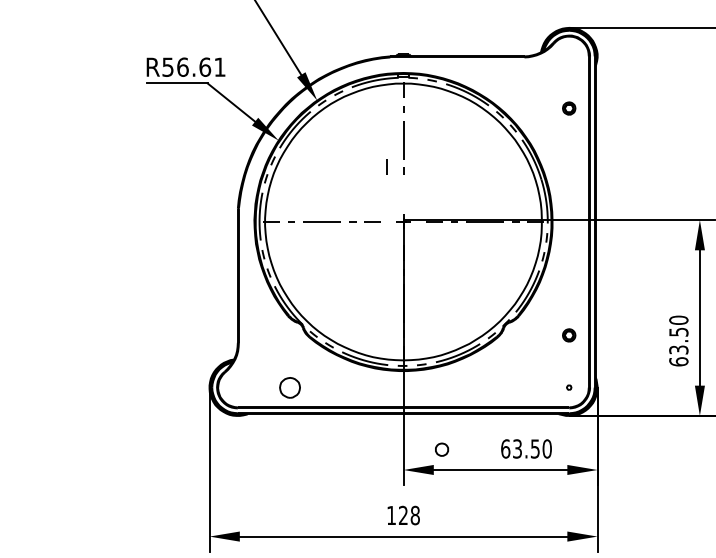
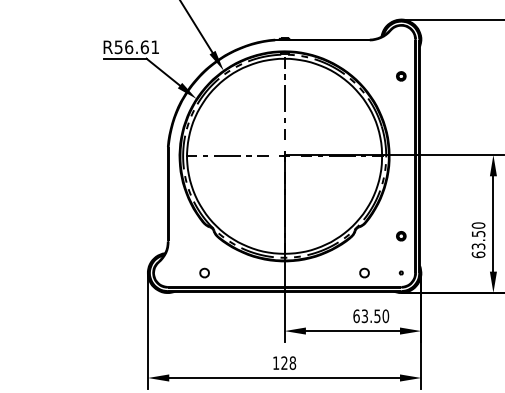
line: (386, 166) -> (284, 134), moved
part: (289, 387) -> (204, 272), size x0.62
part: (442, 449) -> (364, 272), moved

